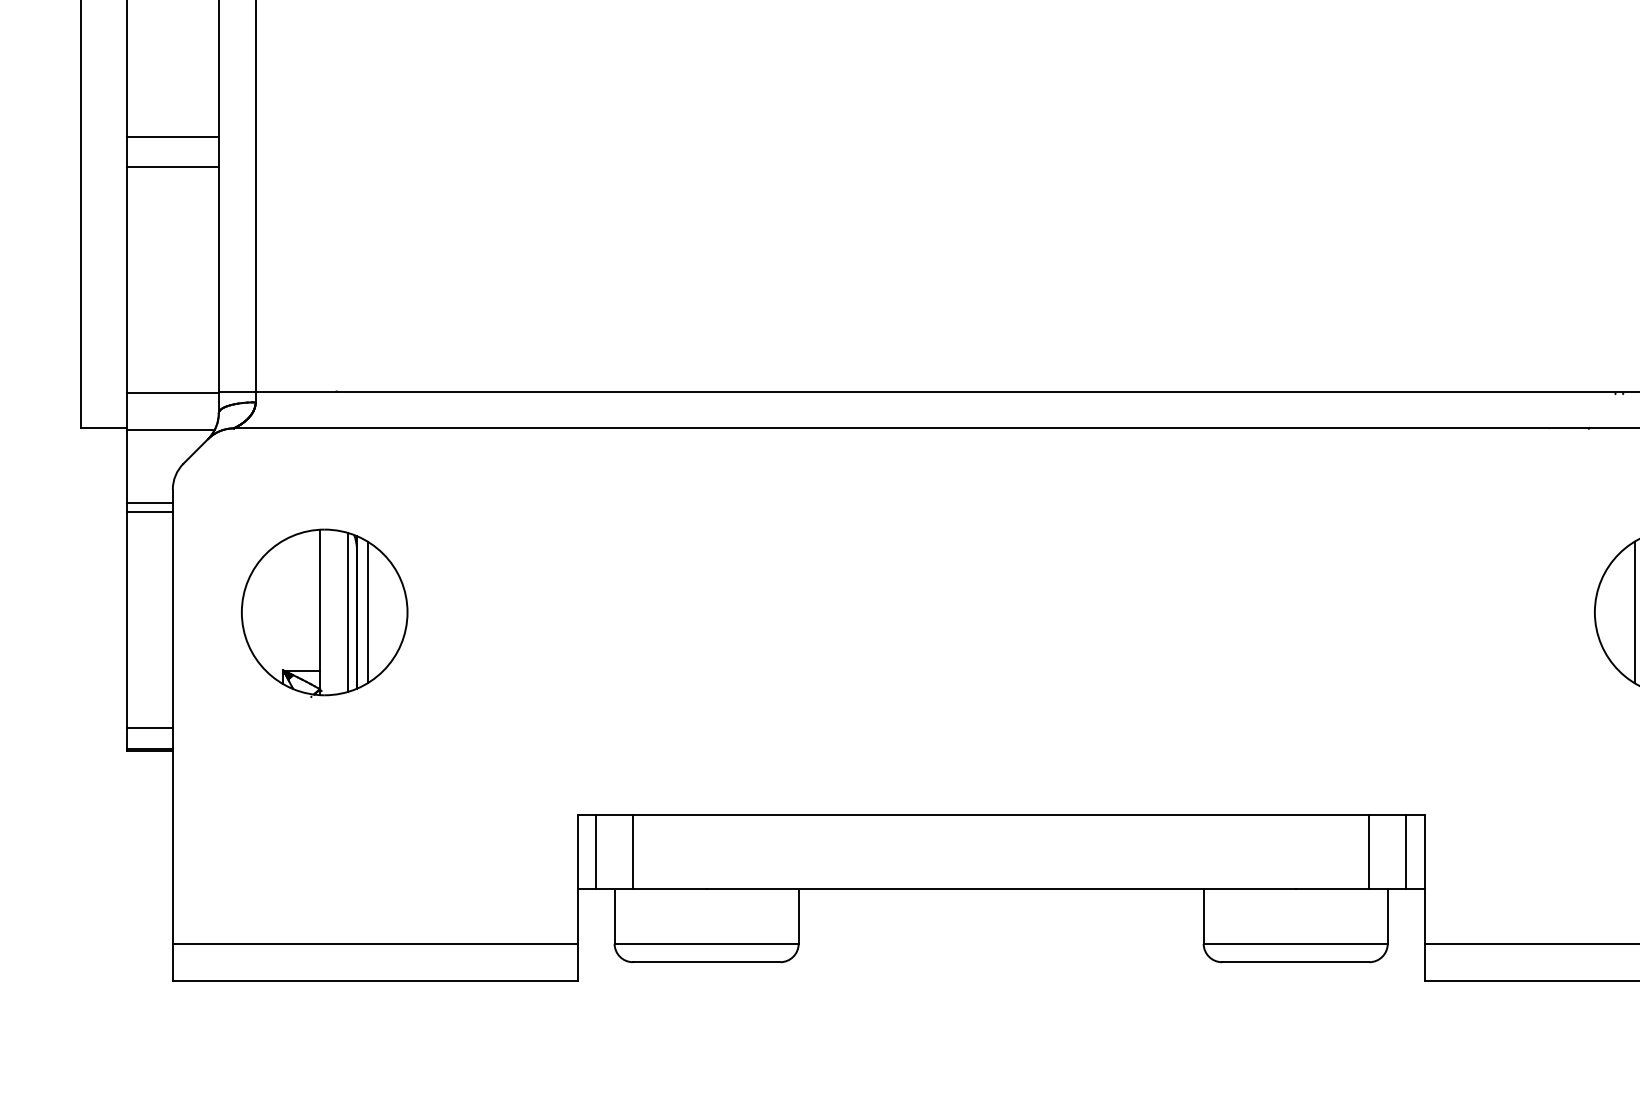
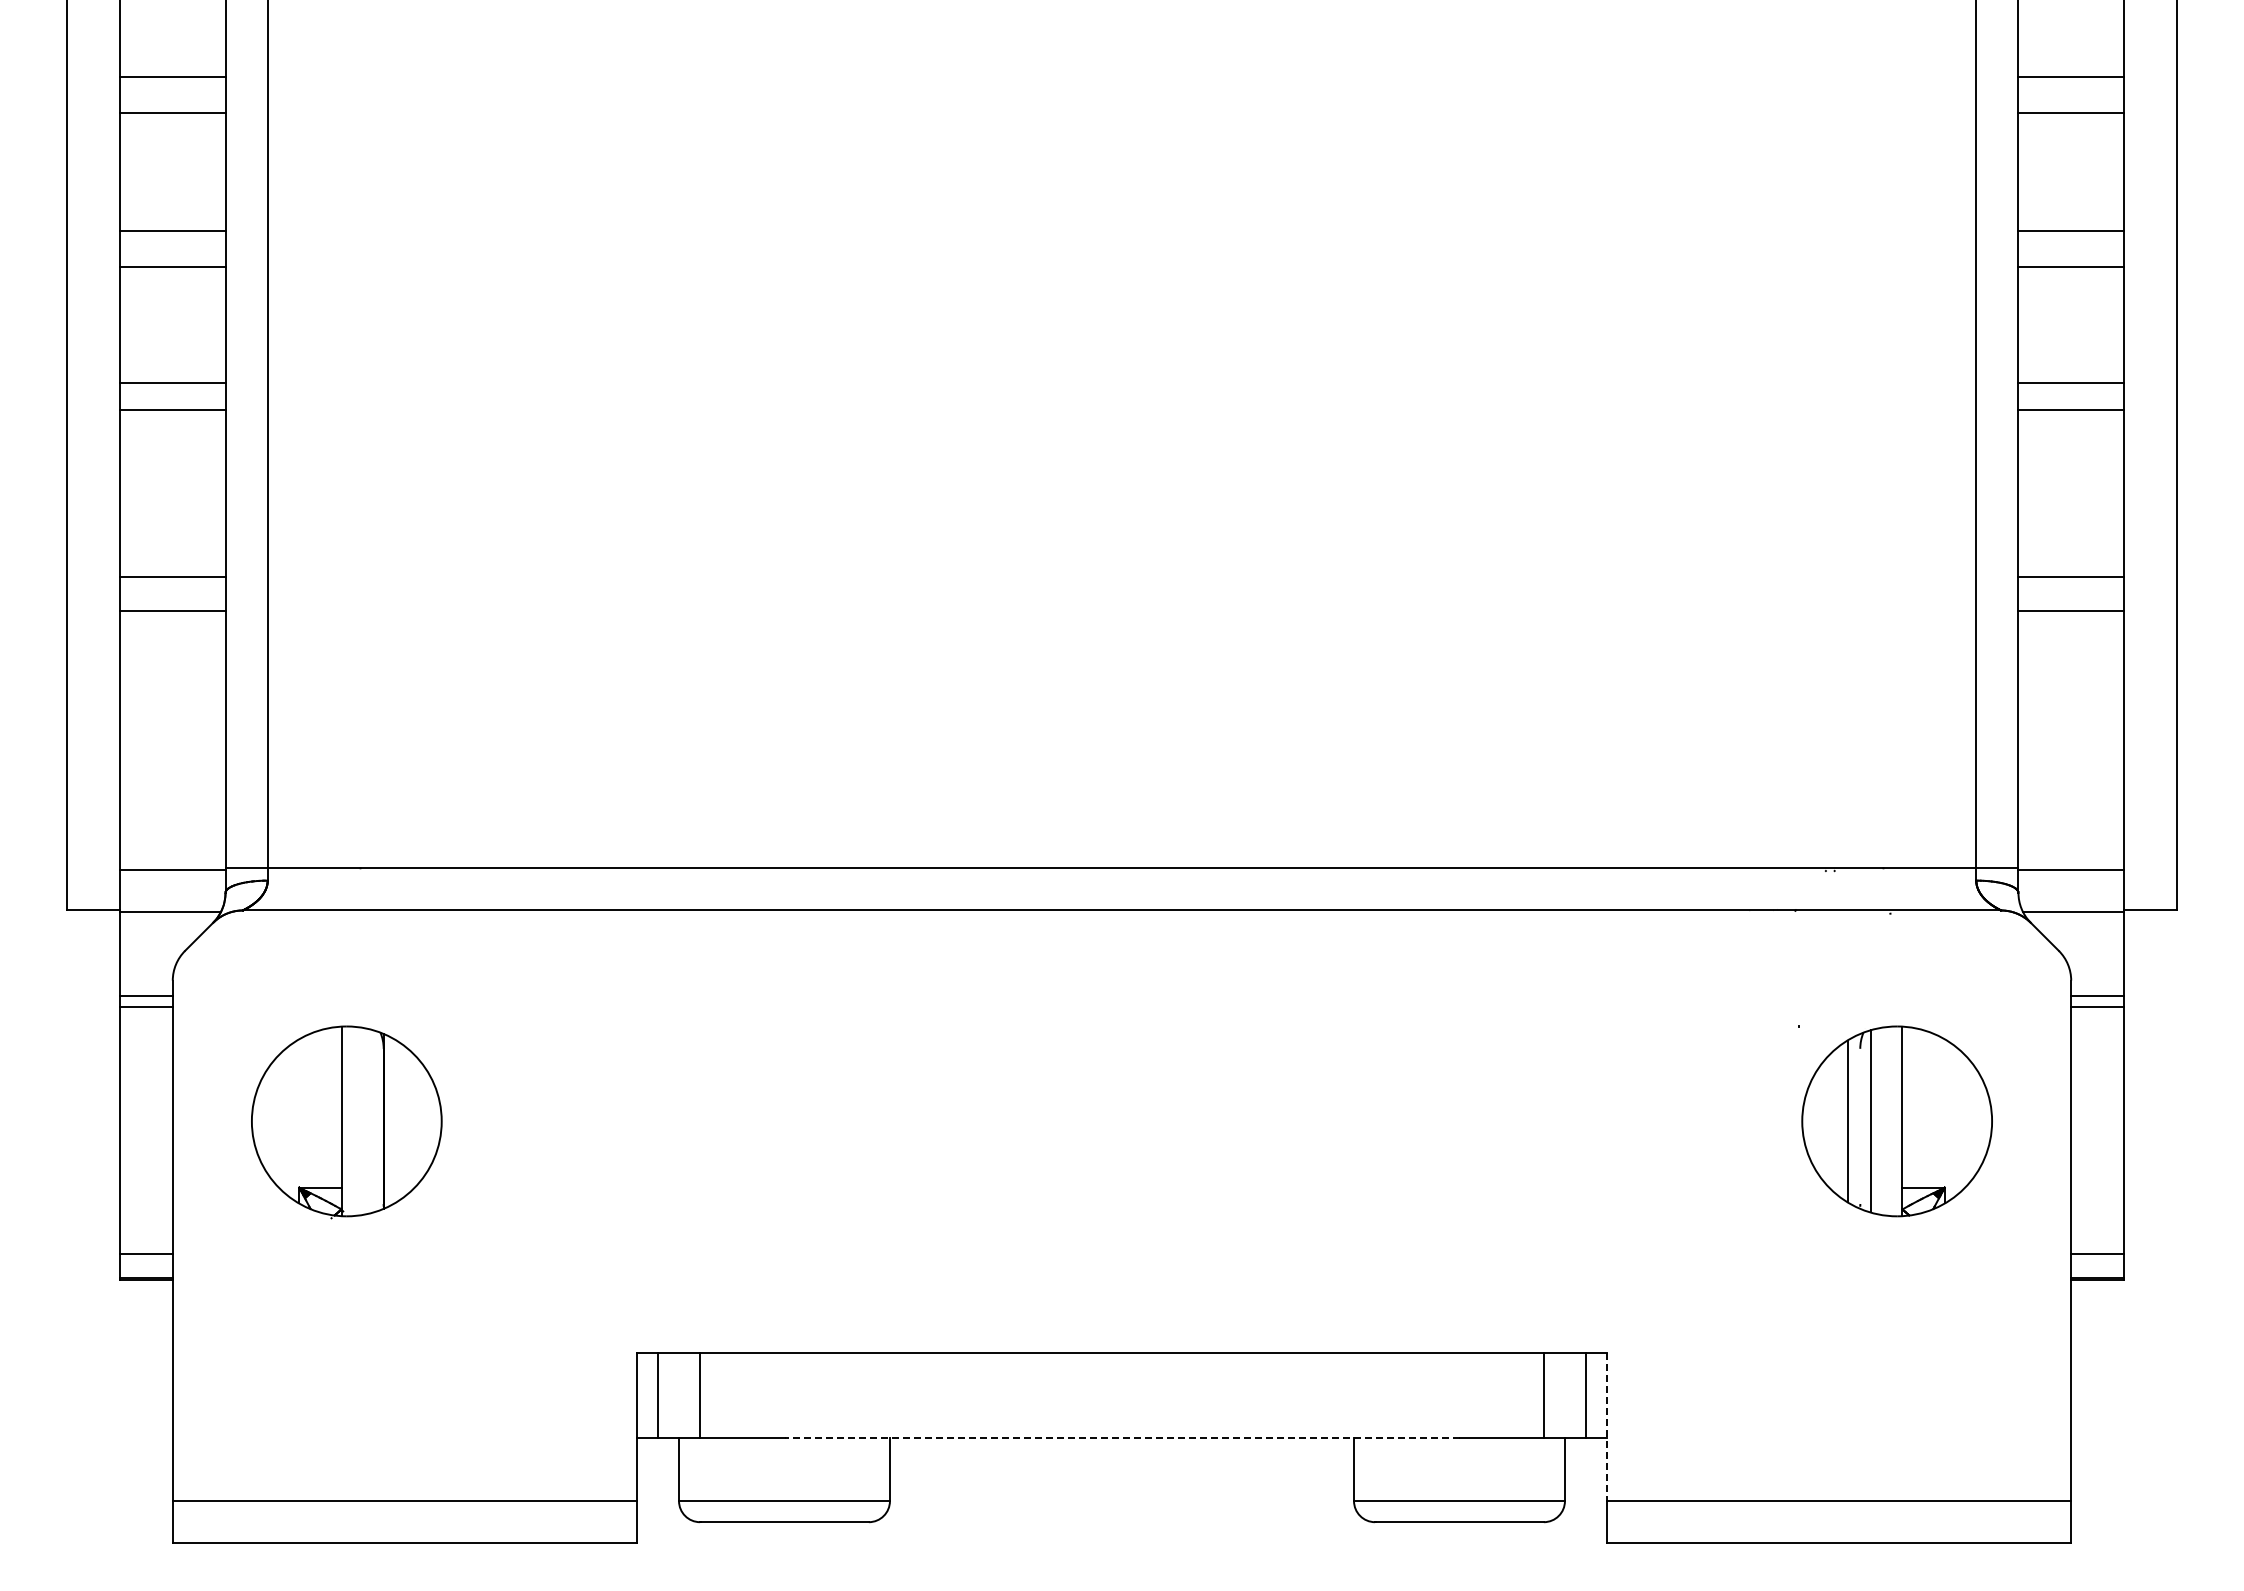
line: (347, 612) -> (373, 1121), removed
line: (368, 612) -> (396, 1121), removed
line: (1424, 879) -> (1607, 1427), solid -> dashed
line: (1000, 888) -> (1121, 1437), solid -> dashed

